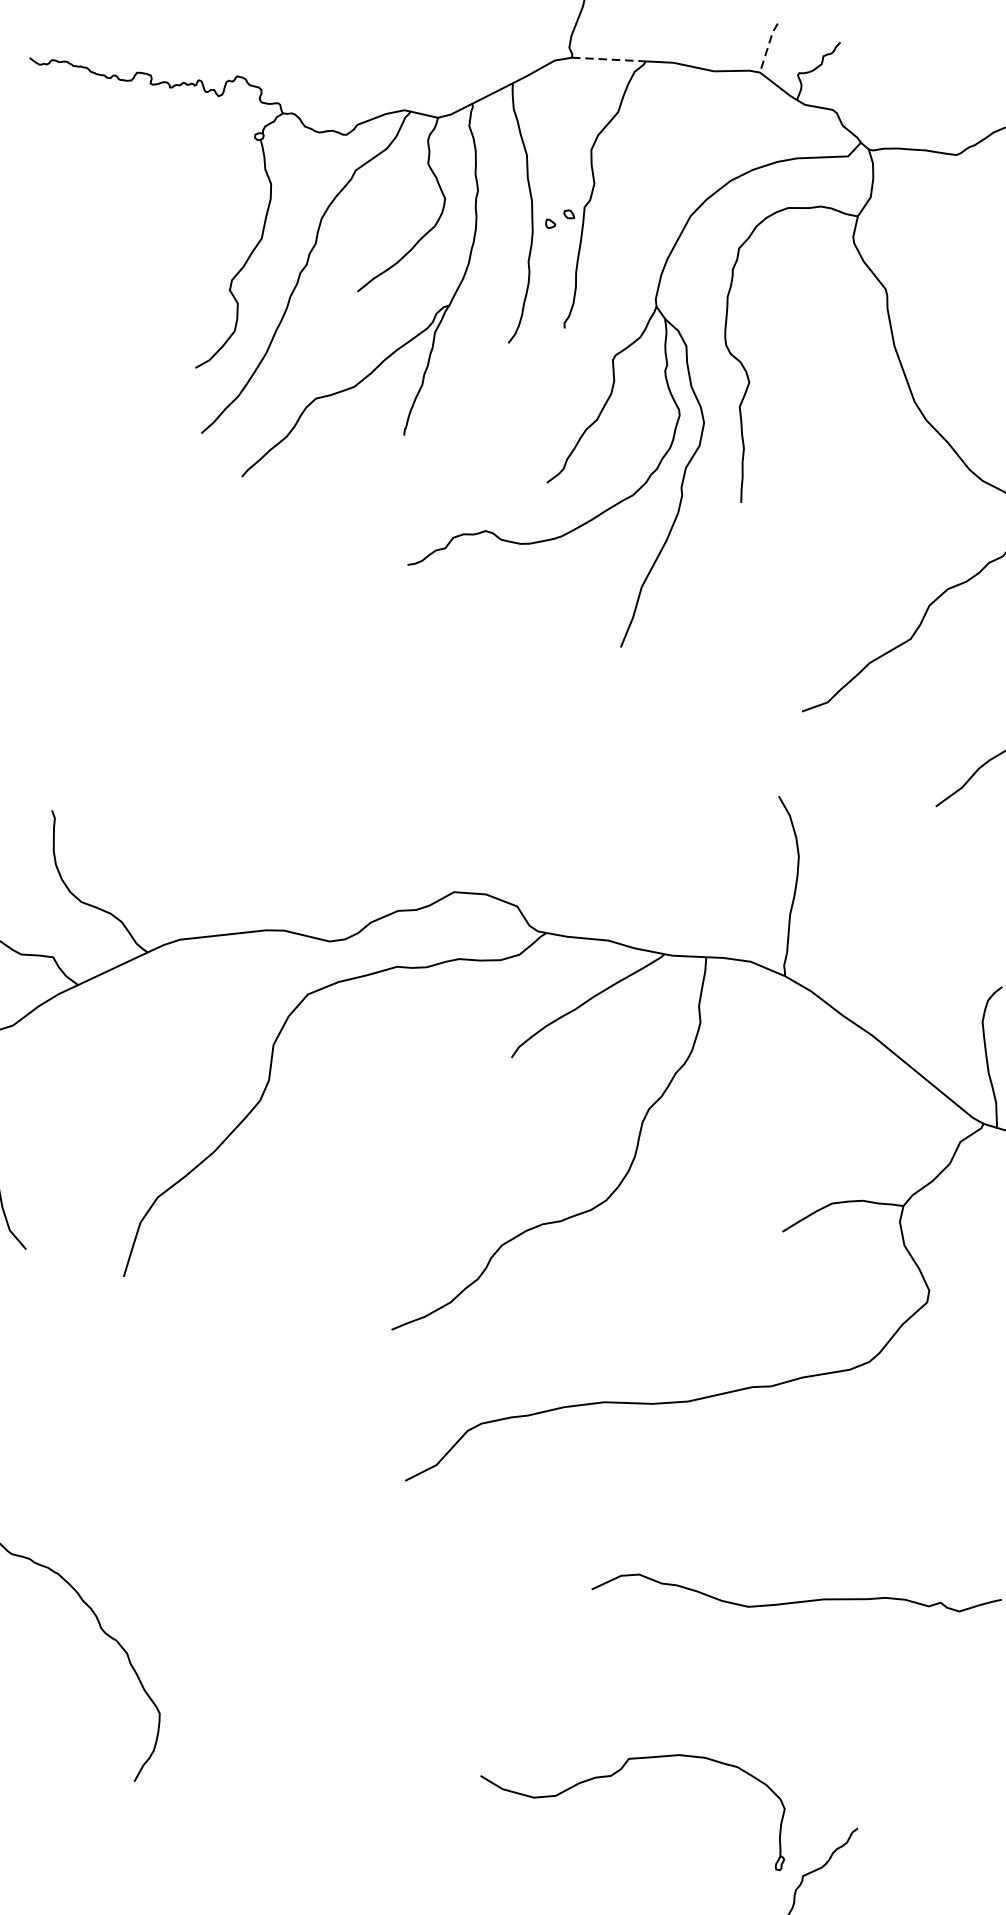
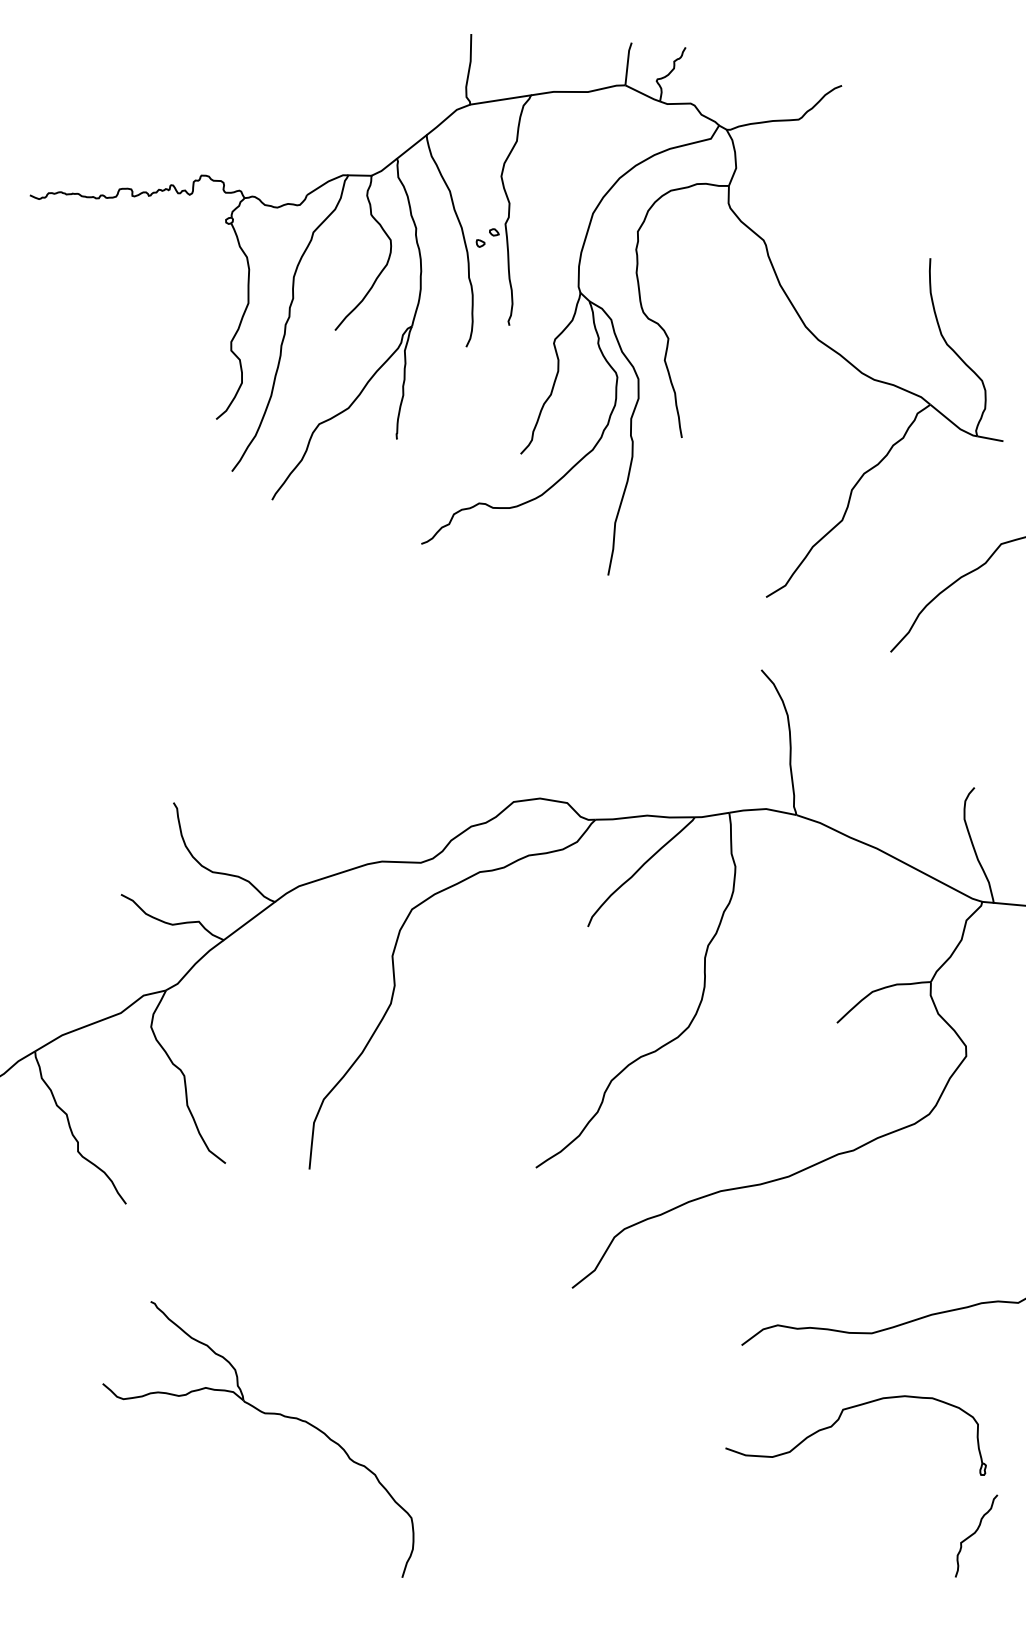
line: (767, 47) -> (627, 63), dashed -> solid
line: (608, 58) -> (500, 99), dashed -> solid
part: (622, 1769) -> (839, 1419), moved

